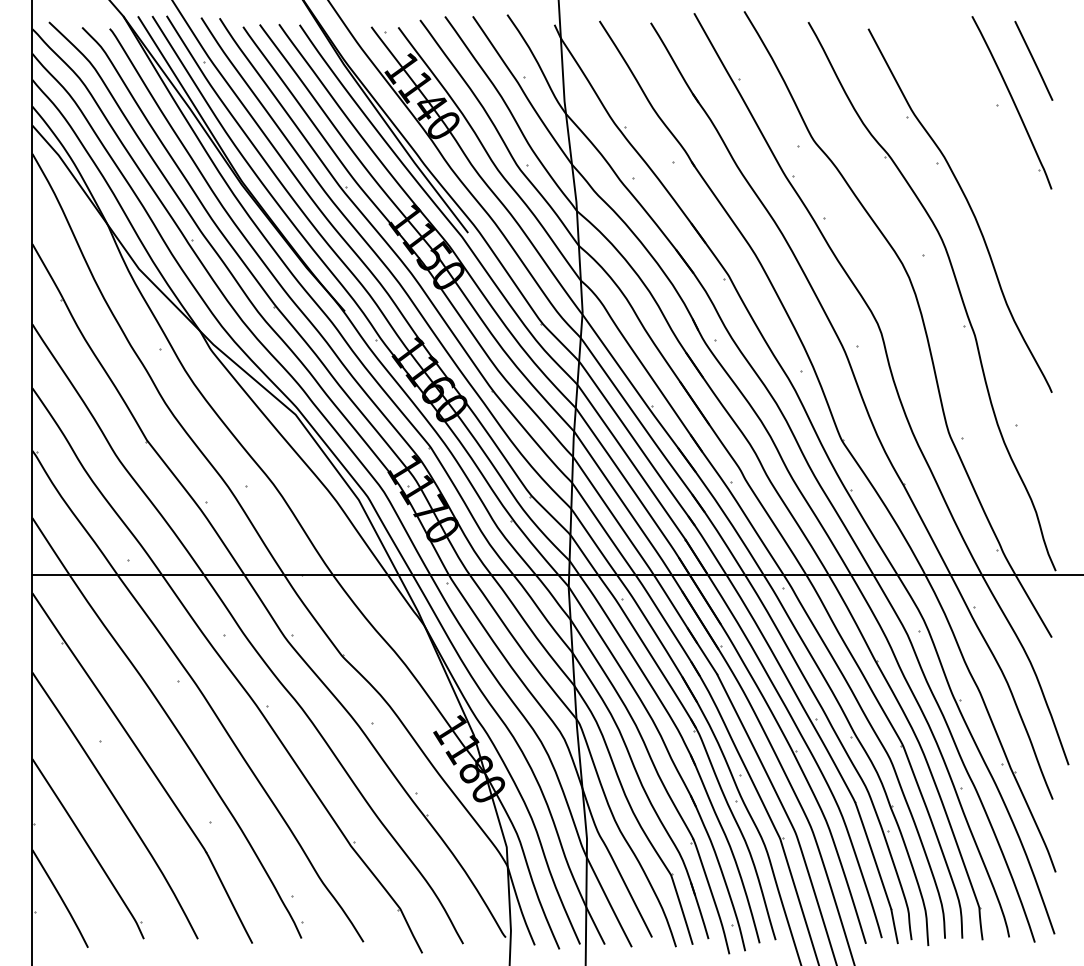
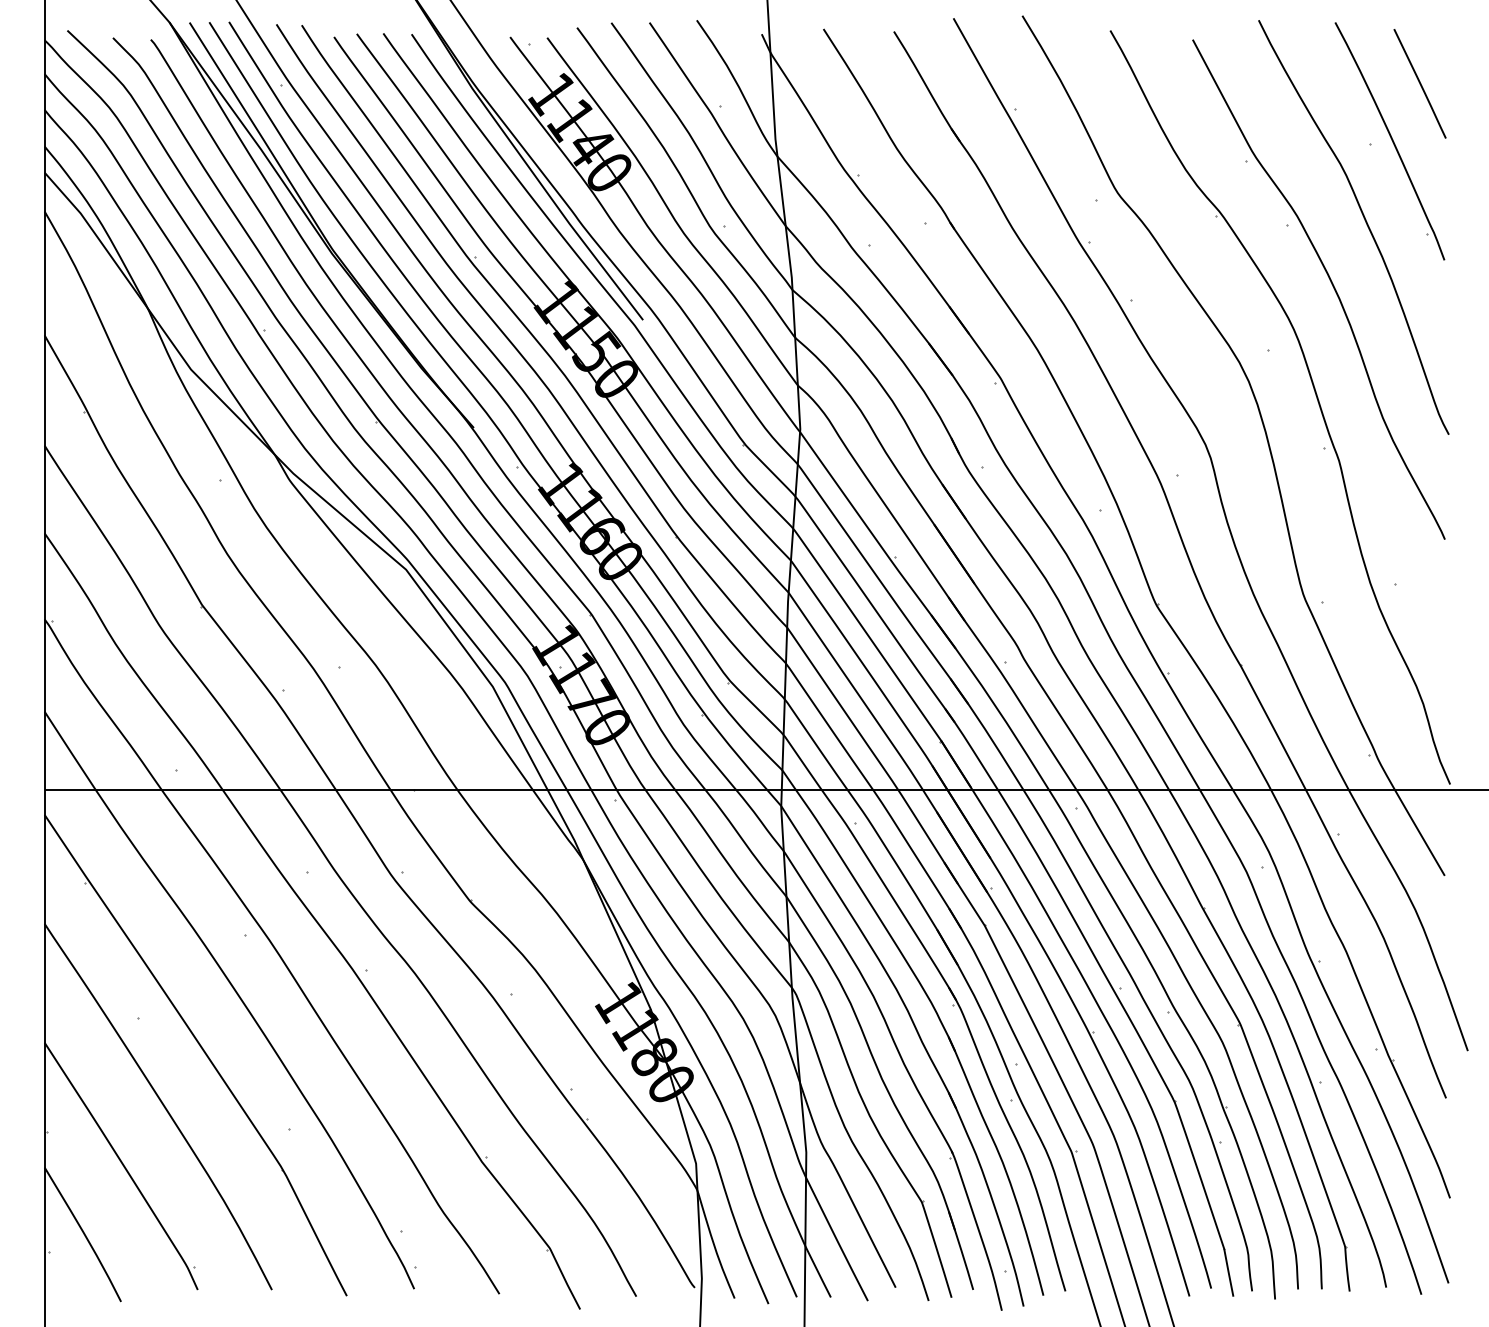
curve: (994, 161) -> (1365, 222), added

